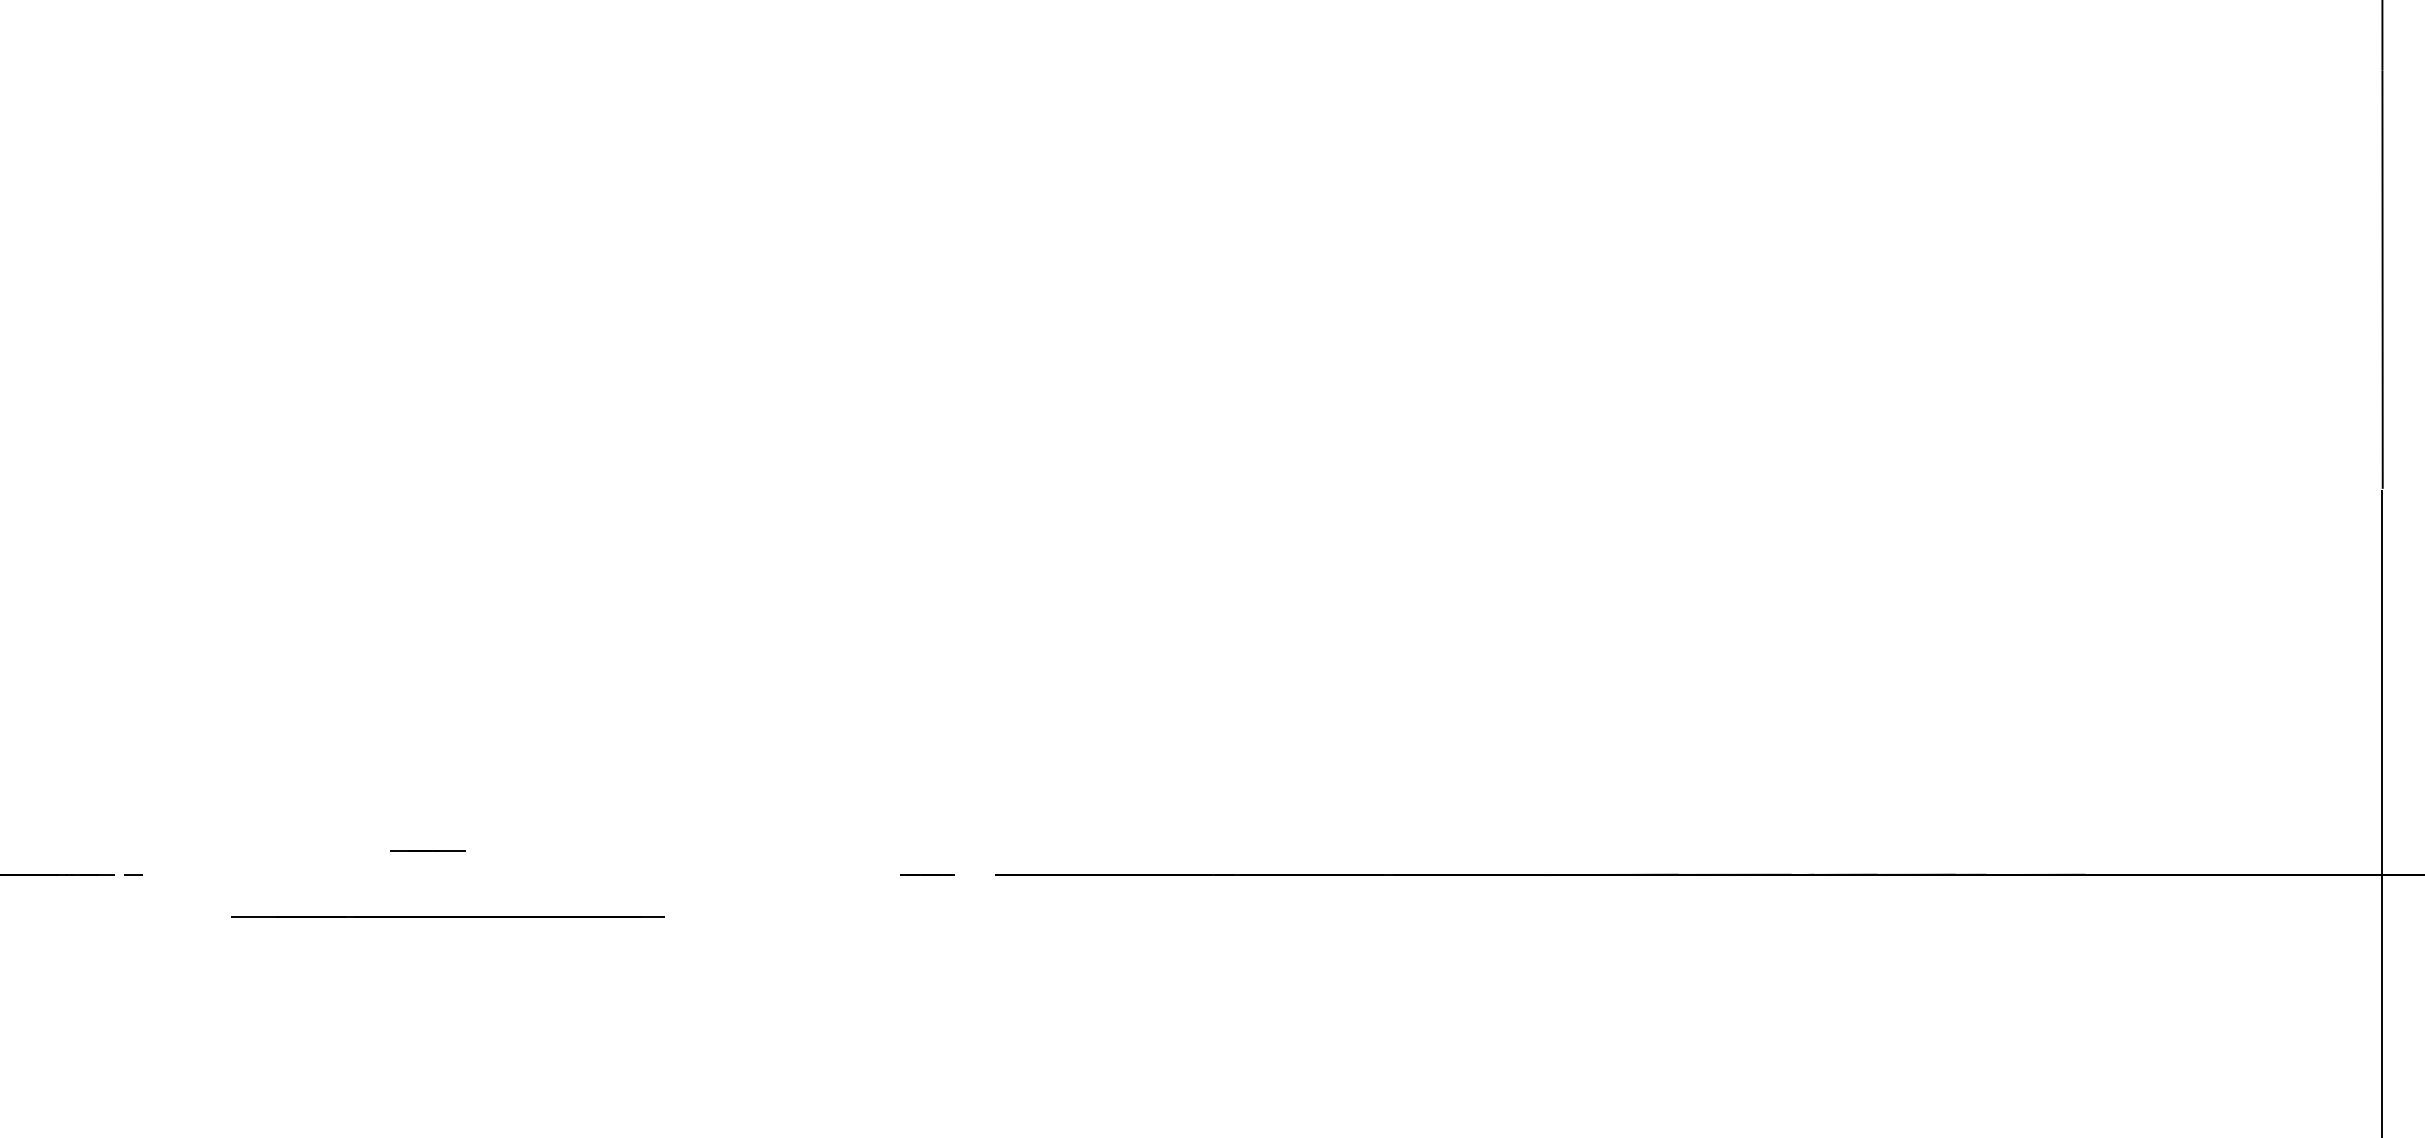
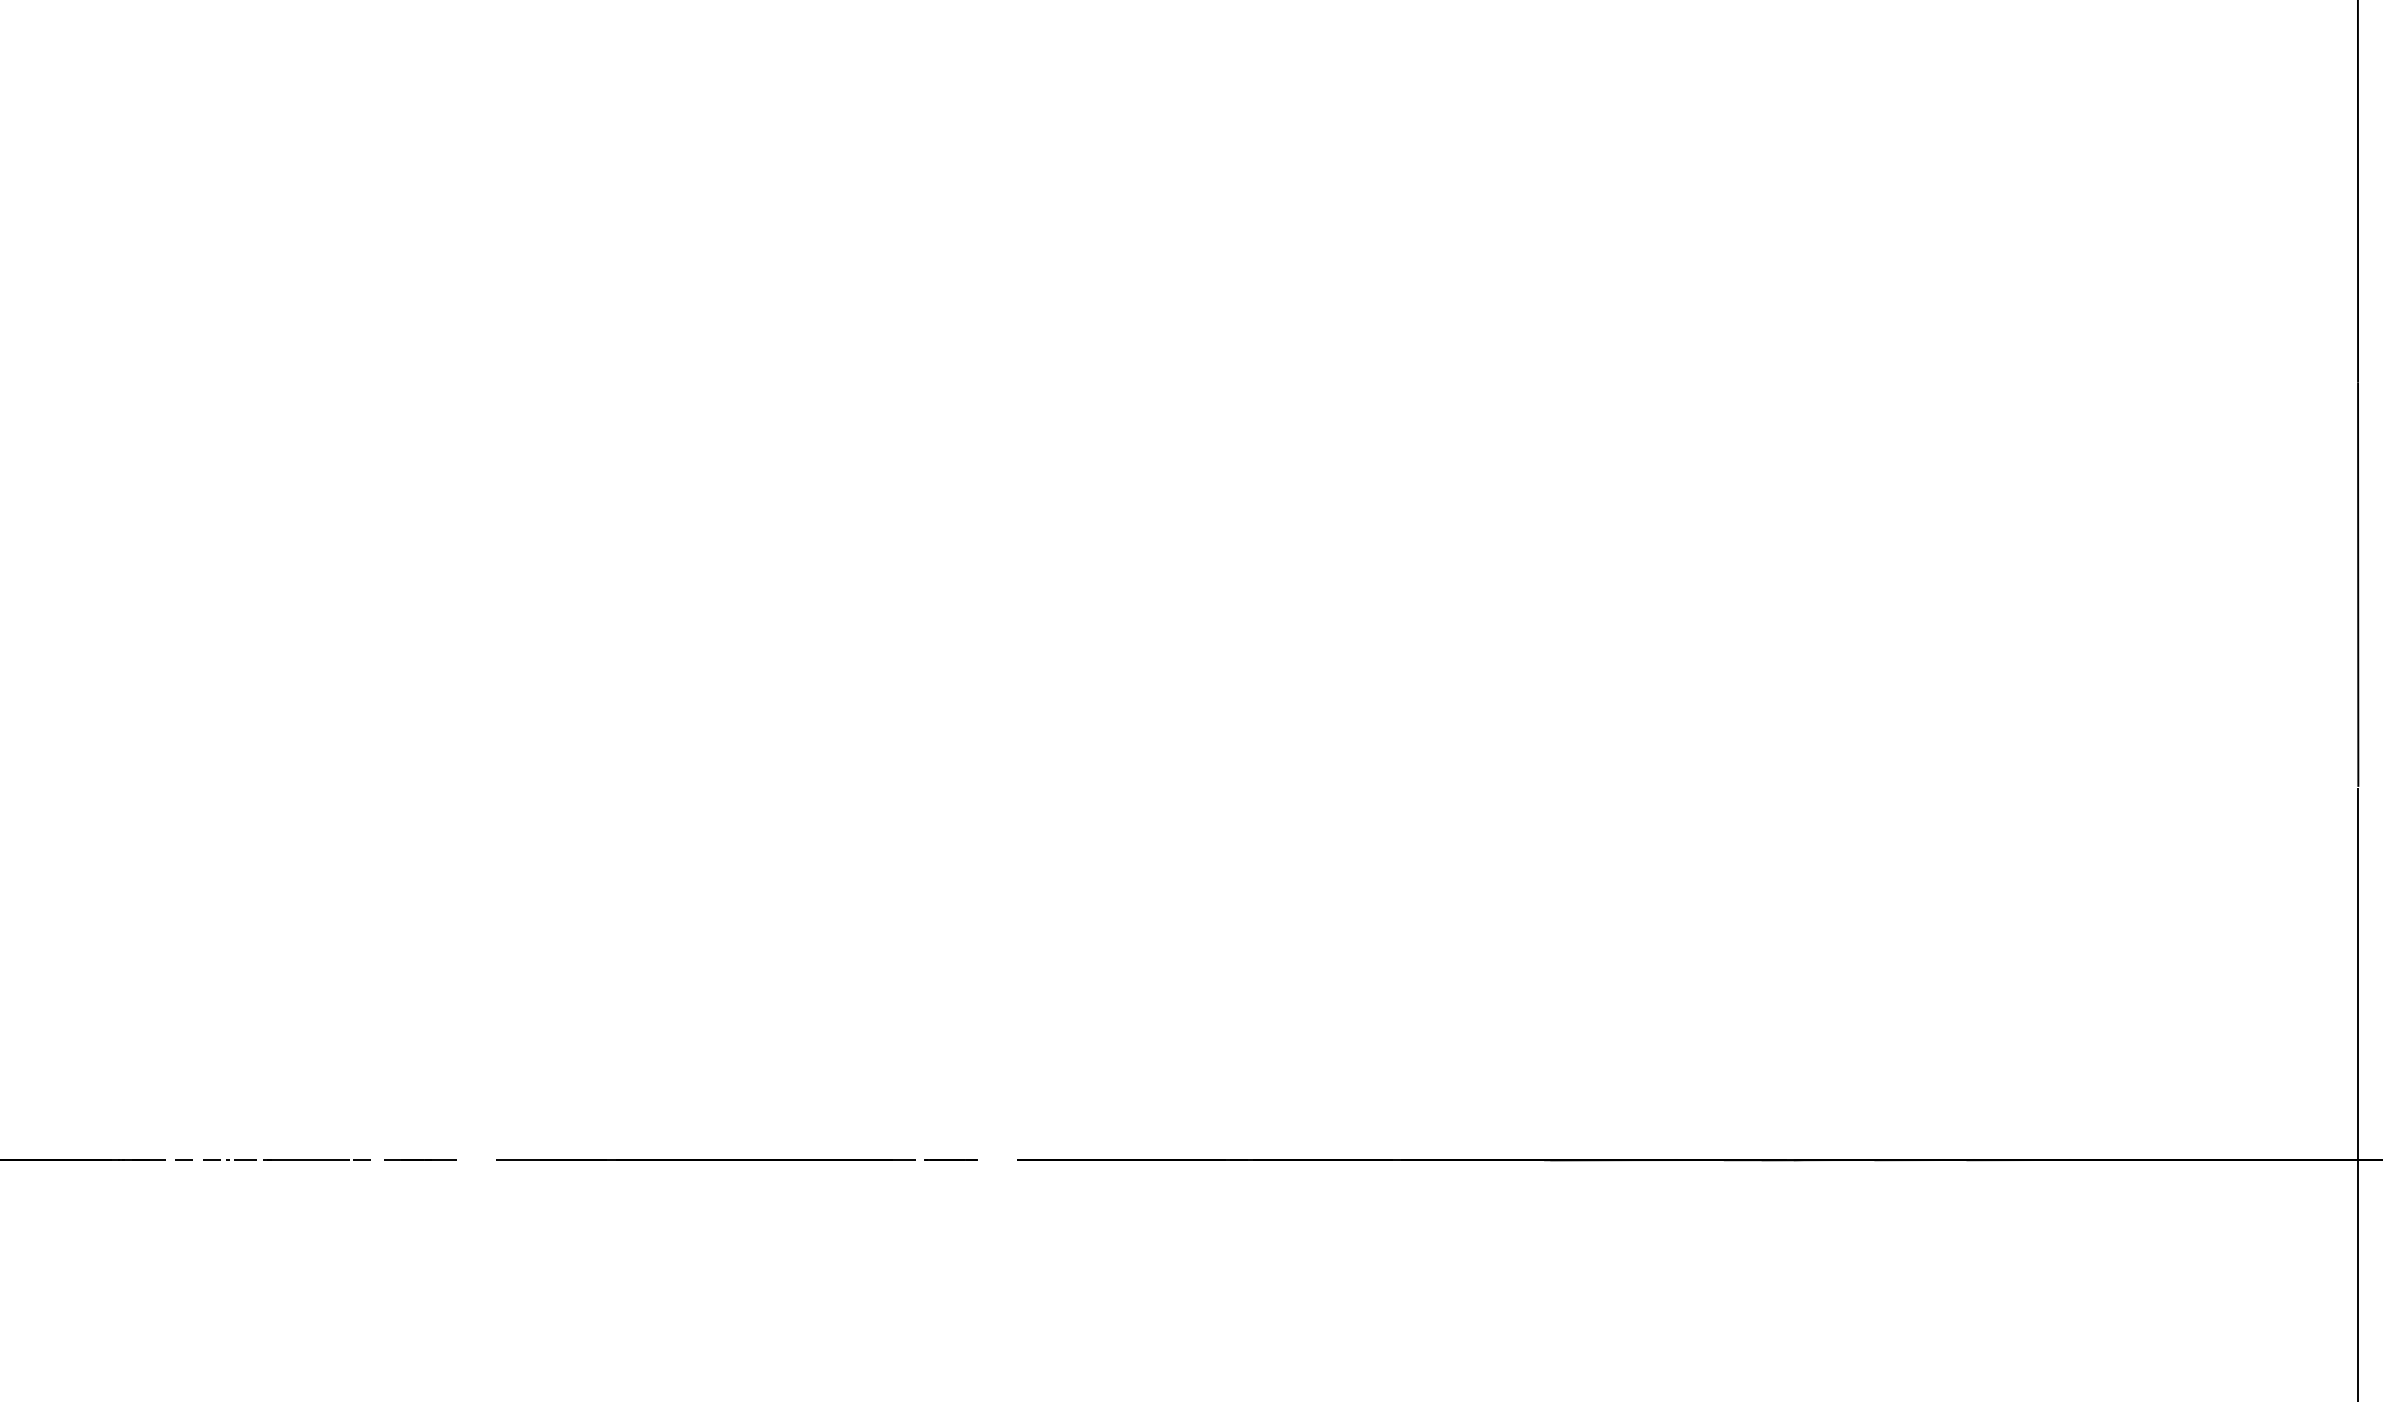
line: (427, 850) -> (420, 1159), moved
line: (239, 874) -> (286, 1159), added
line: (447, 916) -> (705, 1159), moved

